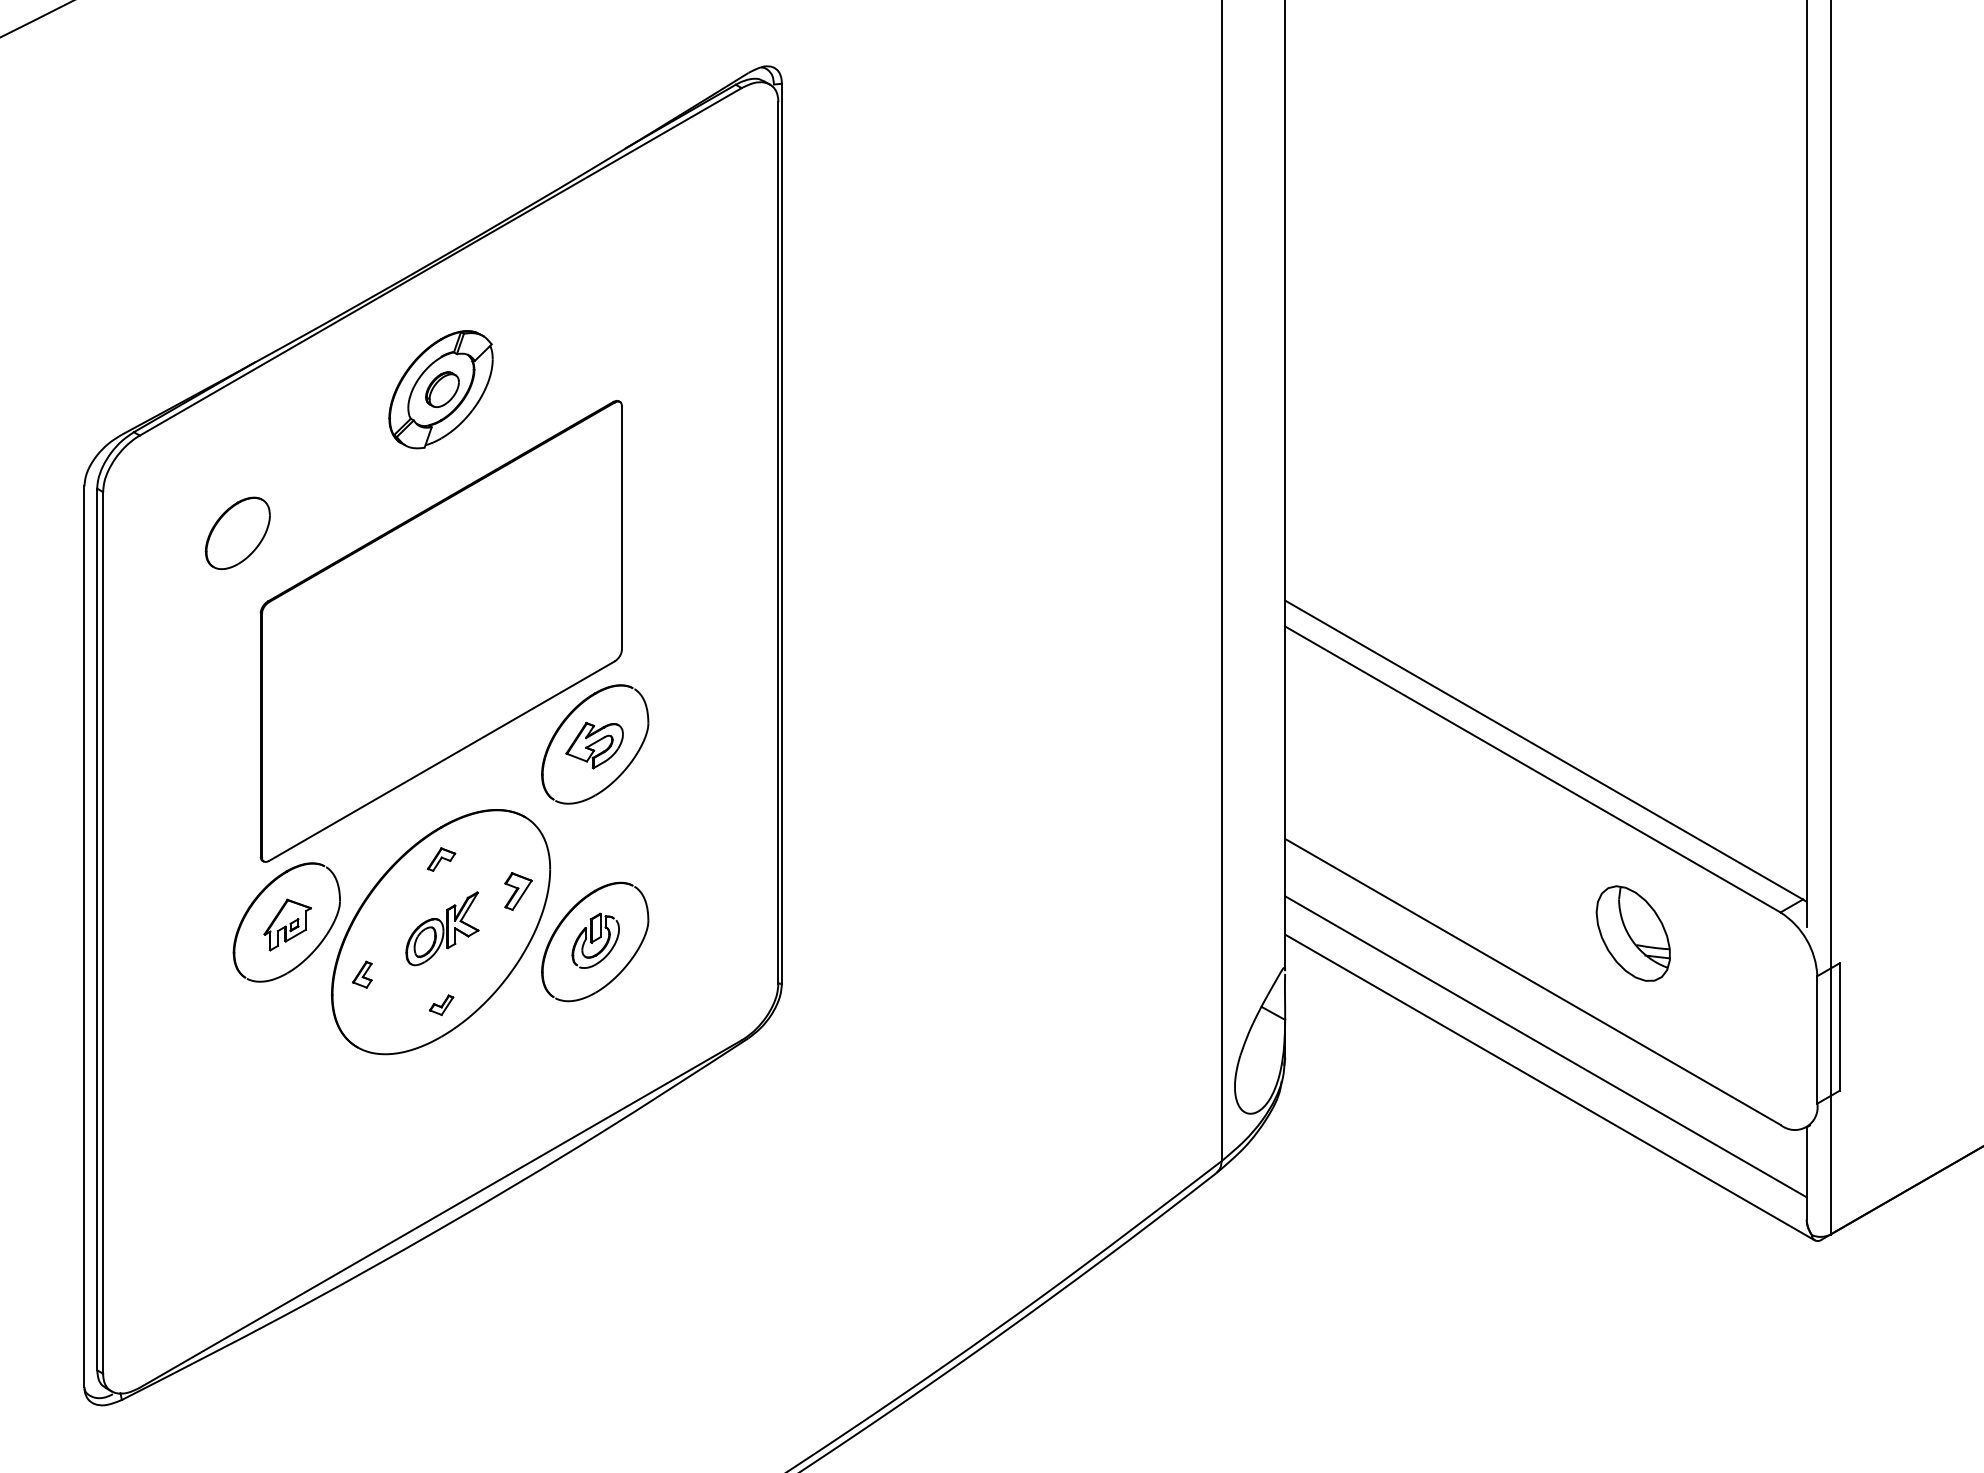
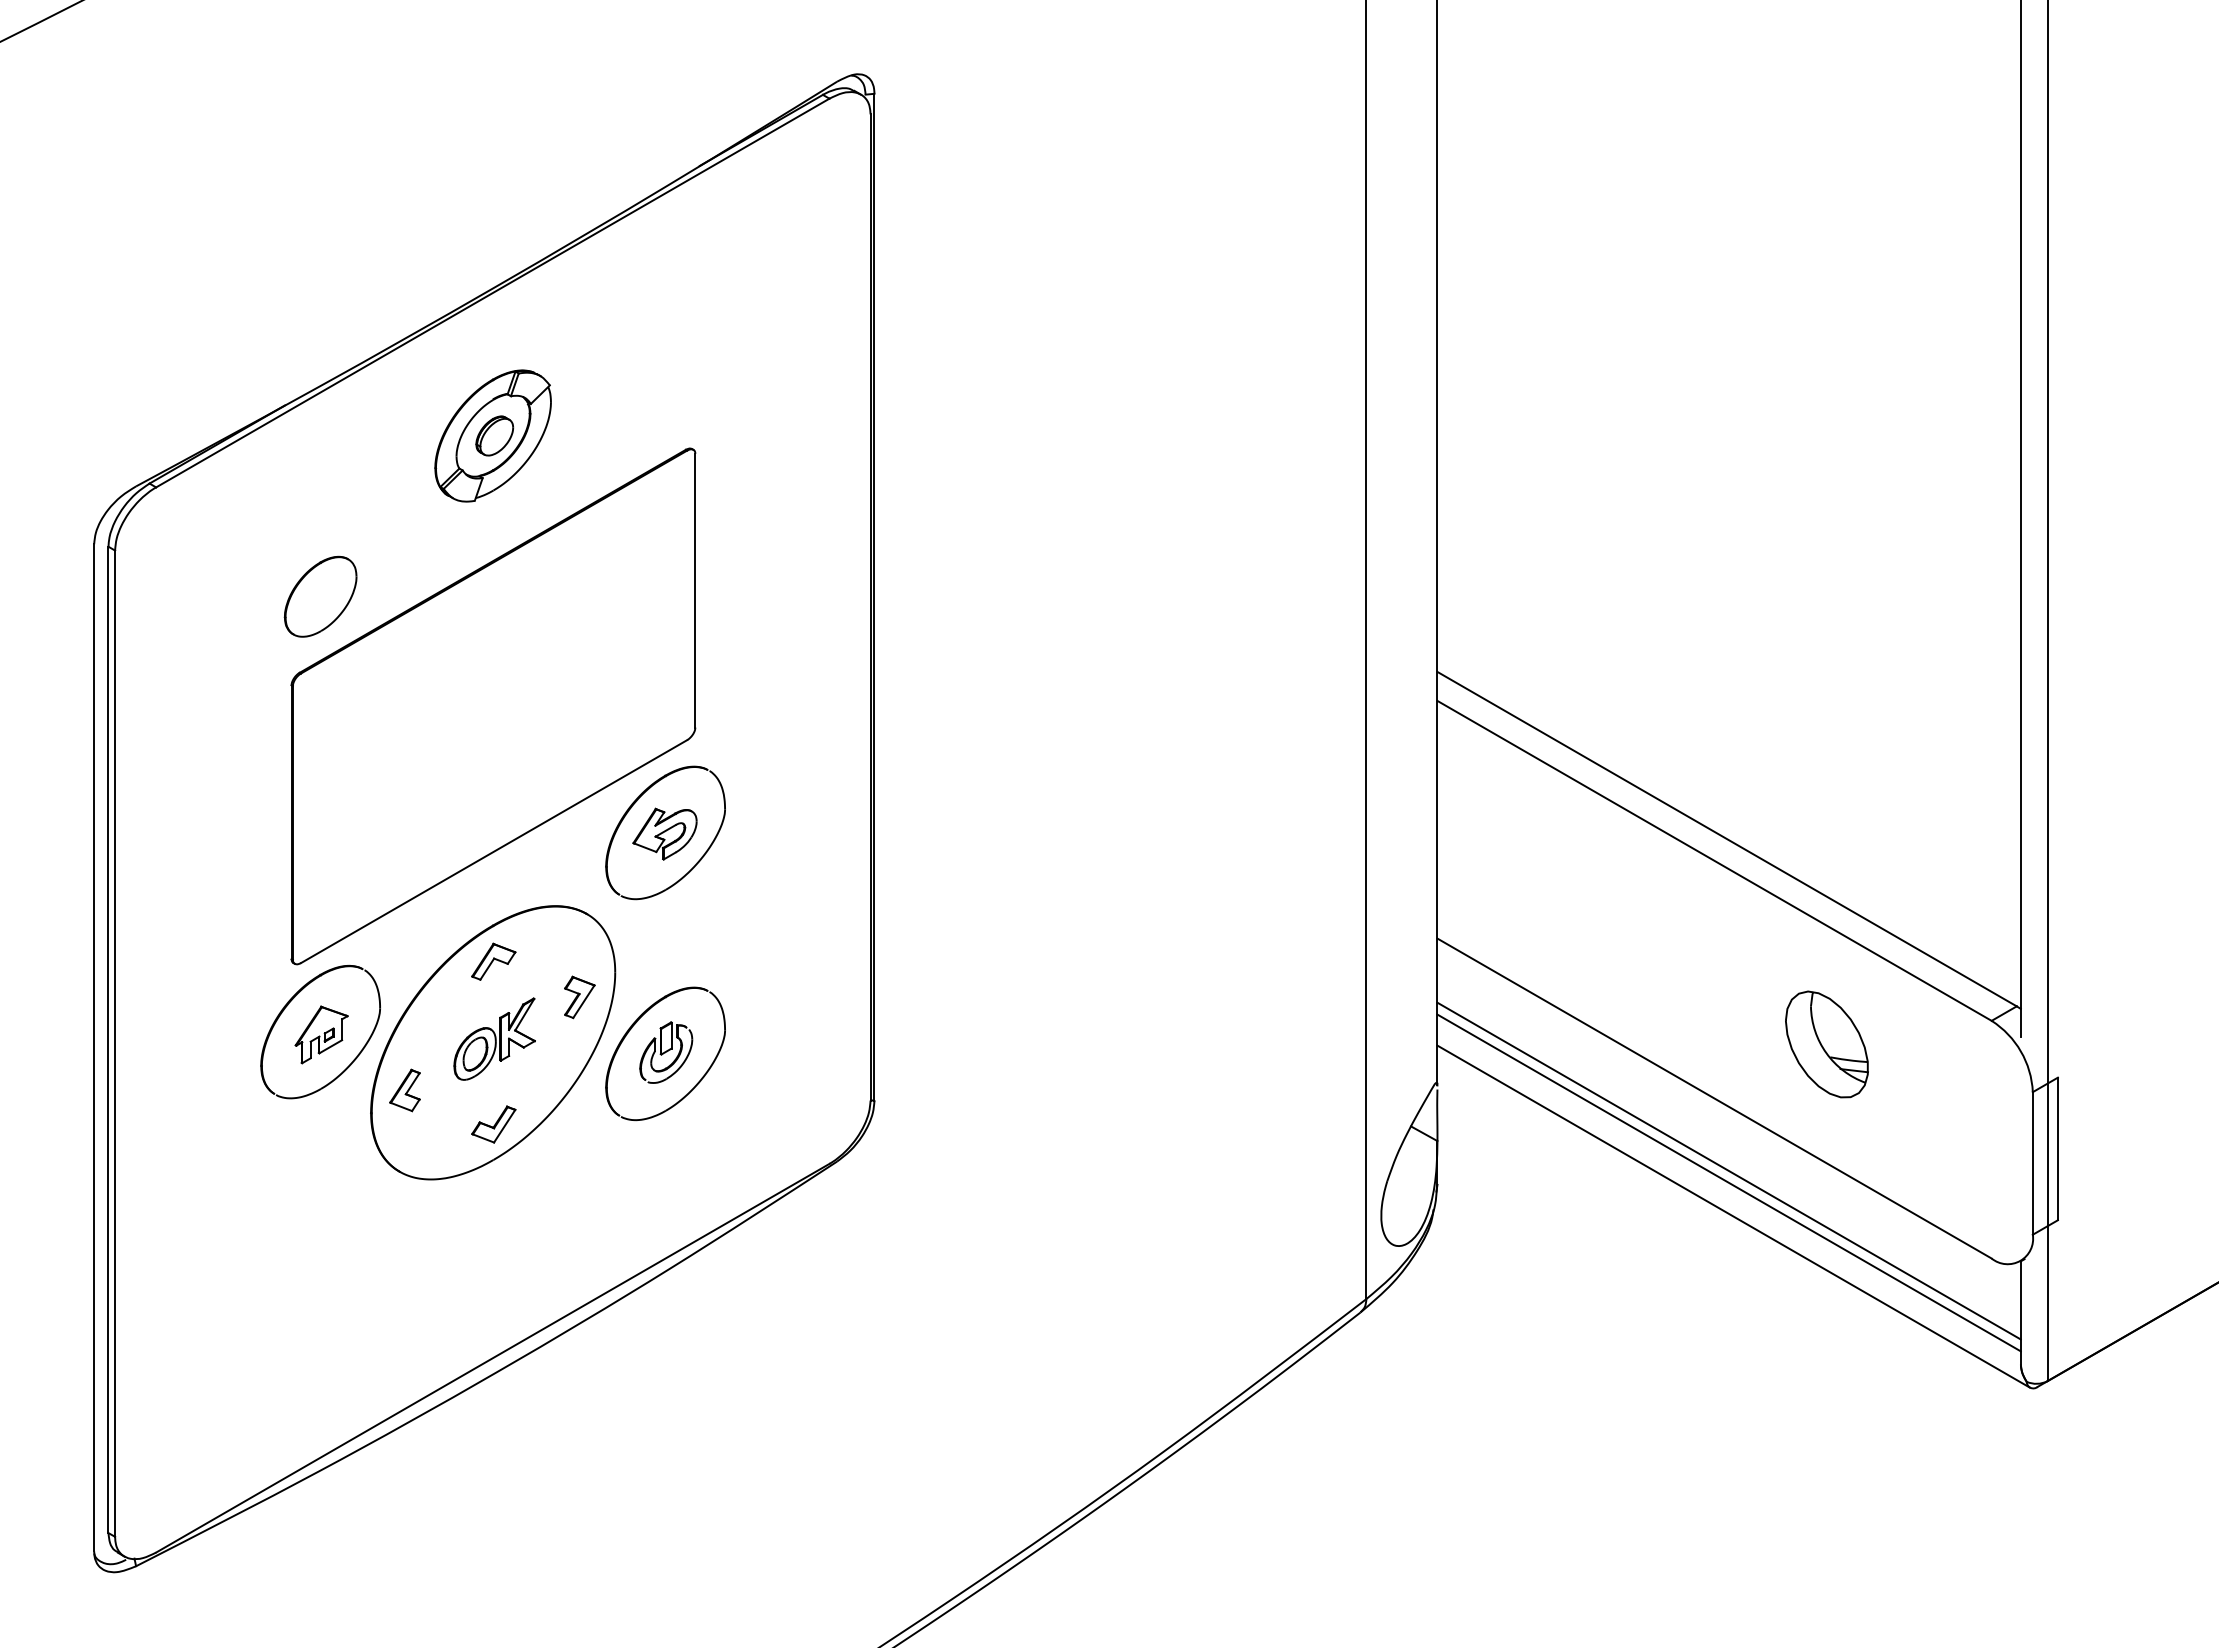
part: (237, 532) -> (320, 595), moved
part: (441, 859) -> (493, 961), size x1.43
part: (362, 974) -> (405, 1090), size x1.43
part: (441, 1005) -> (493, 1124), size x1.67
line: (1545, 1056) -> (1728, 1181), added

